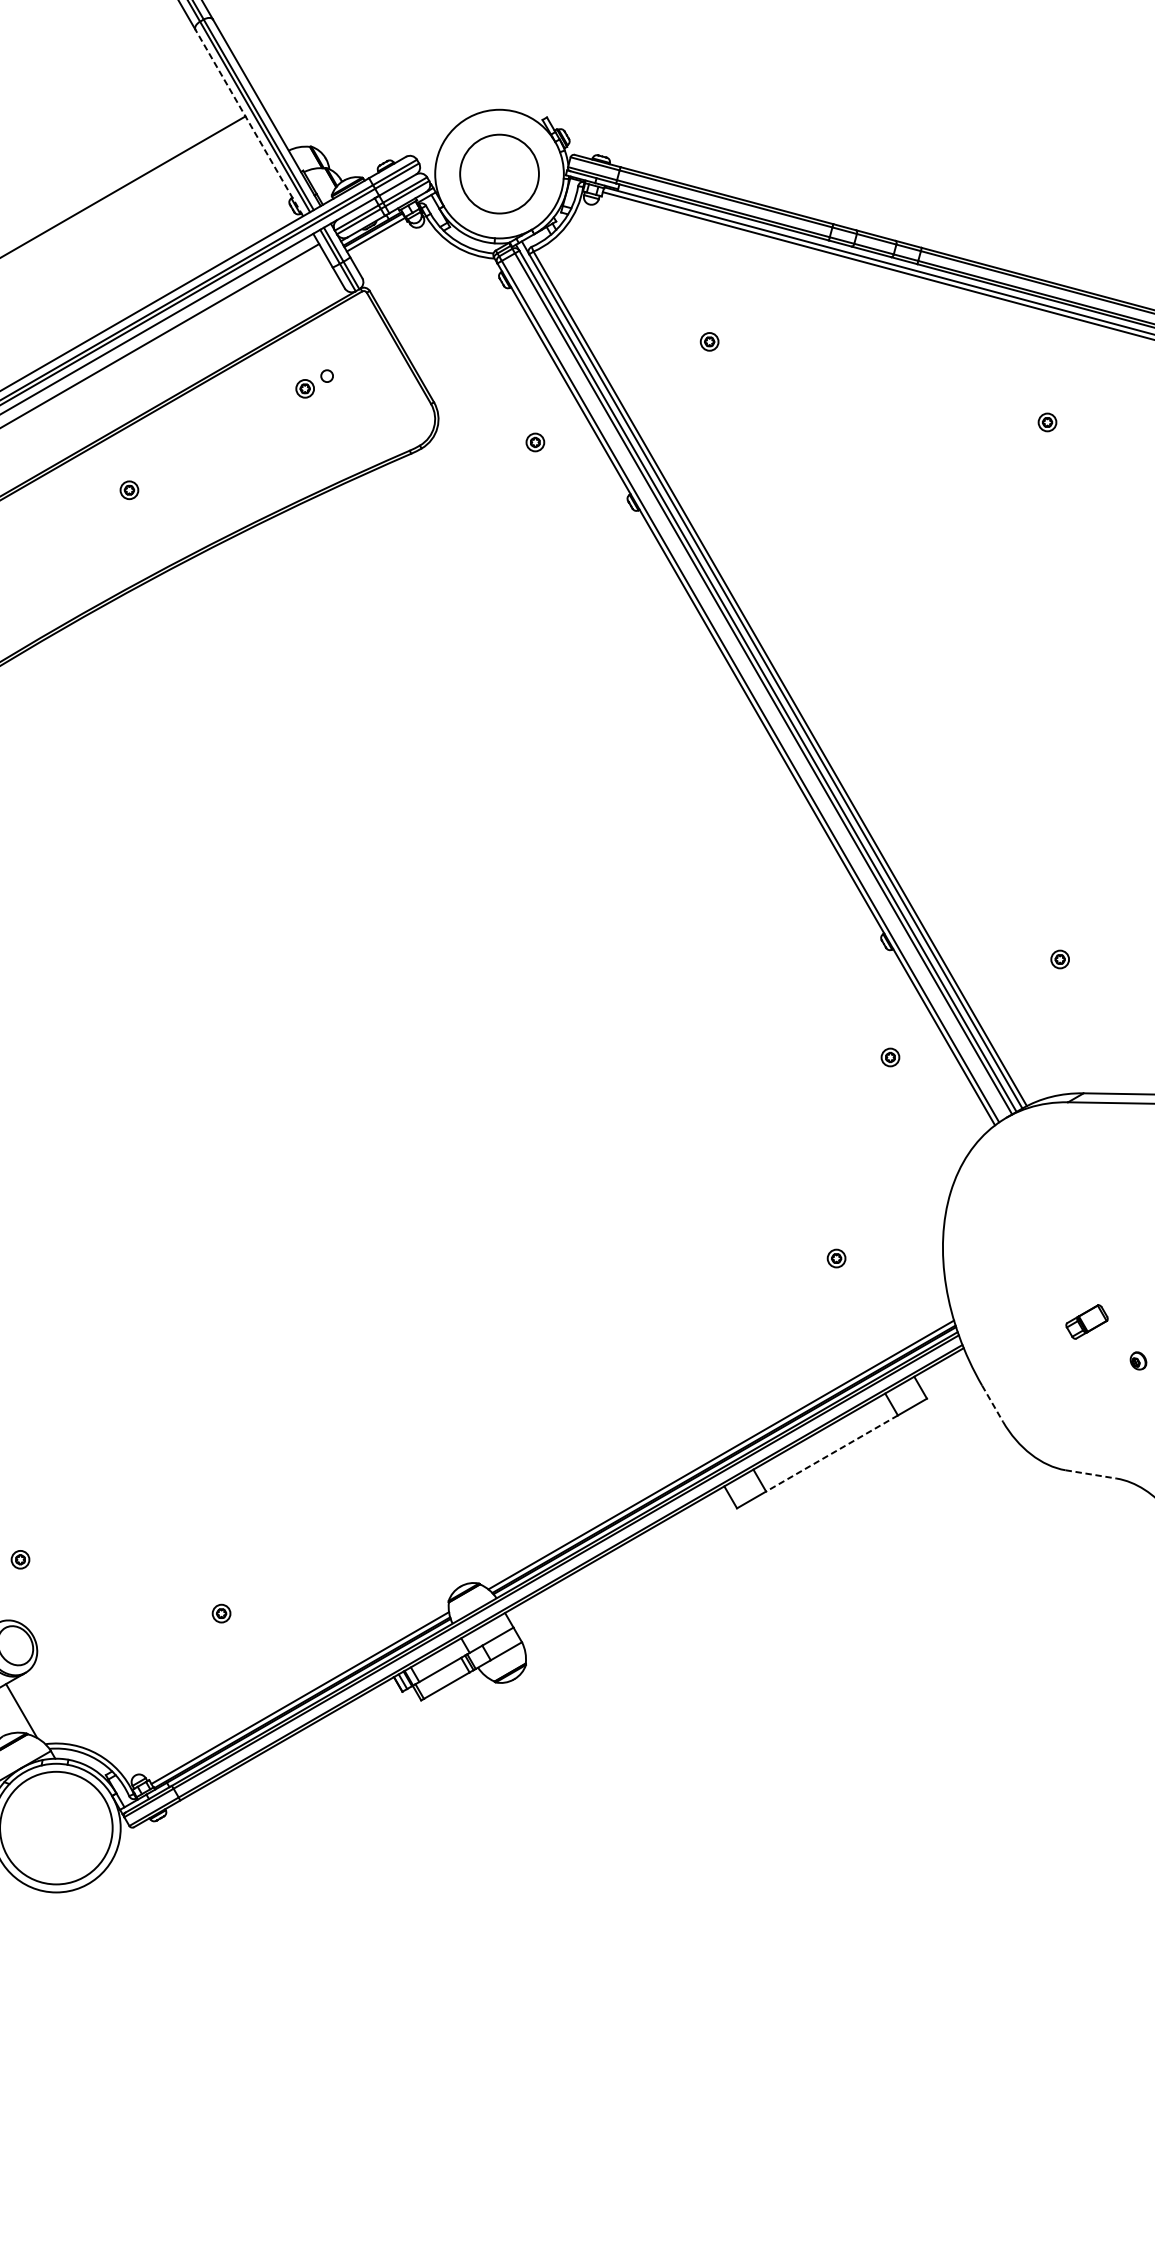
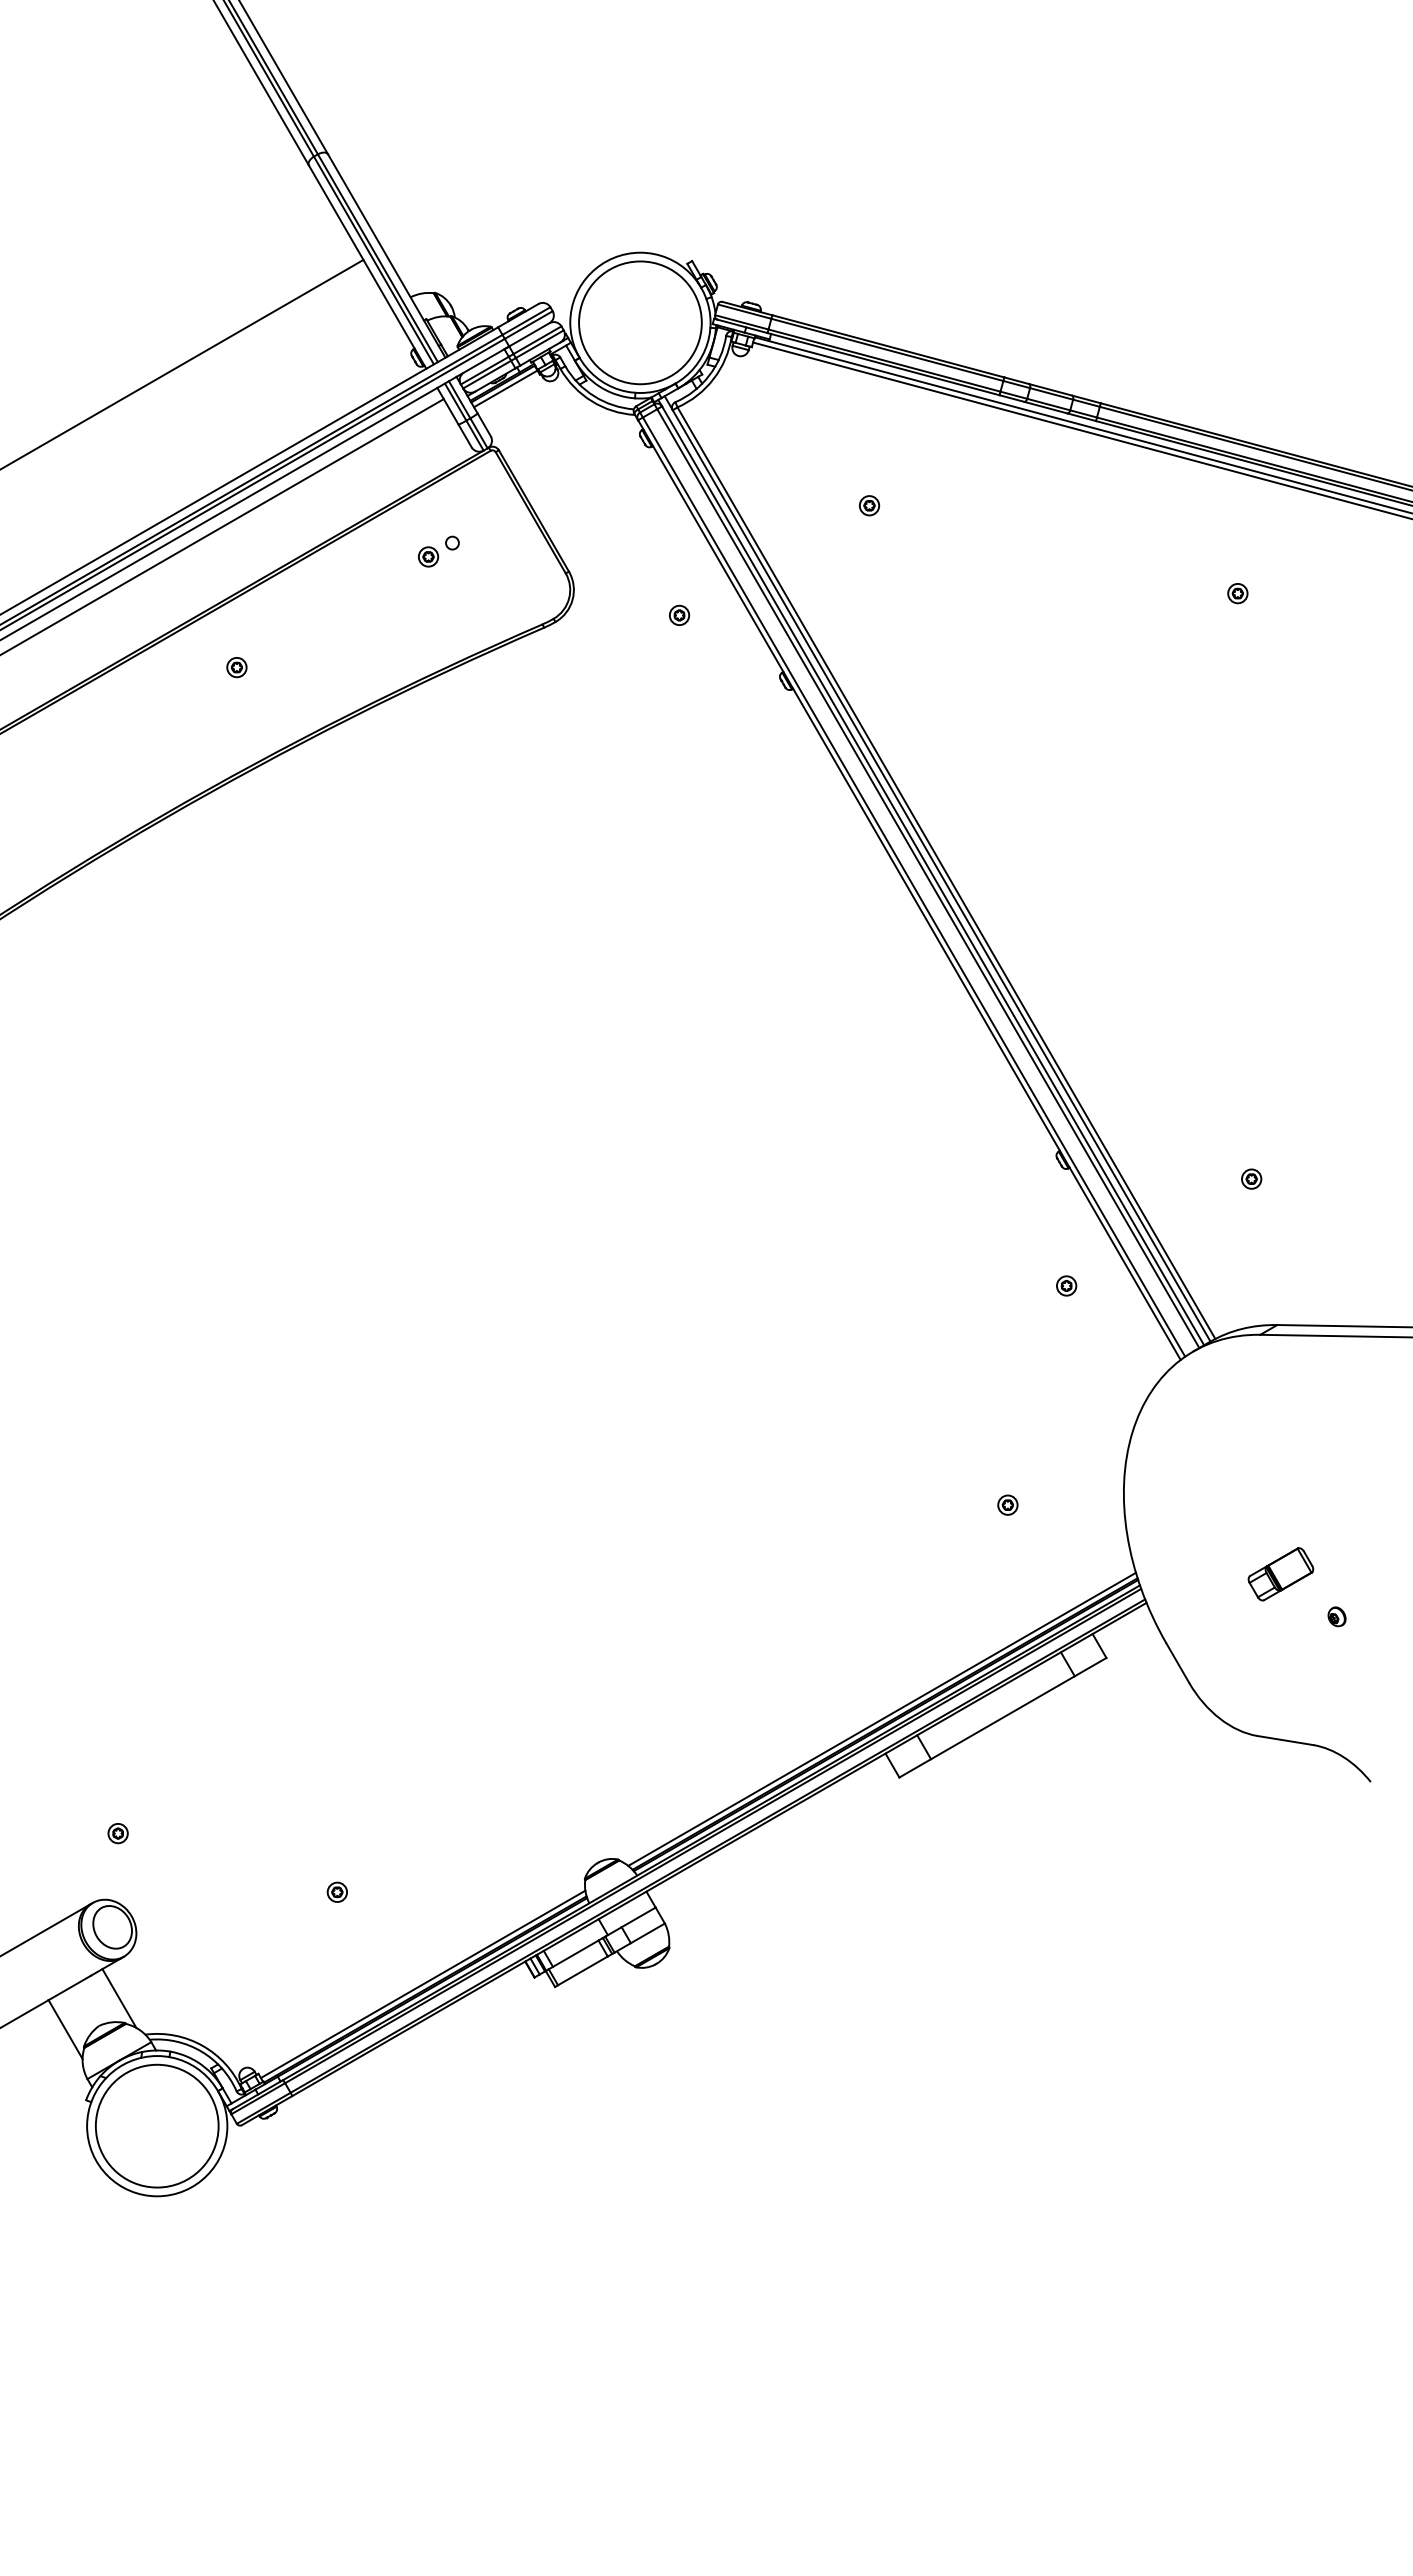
line: (249, 122) -> (367, 266), dashed -> solid
circle: (499, 173) -> (640, 322), size x1.43
part: (1086, 1322) -> (1280, 1574), size x1.43
line: (992, 1403) -> (1177, 1663), dashed -> solid
line: (831, 1453) -> (1002, 1717), dashed -> solid
line: (1092, 1474) -> (1286, 1740), dashed -> solid

